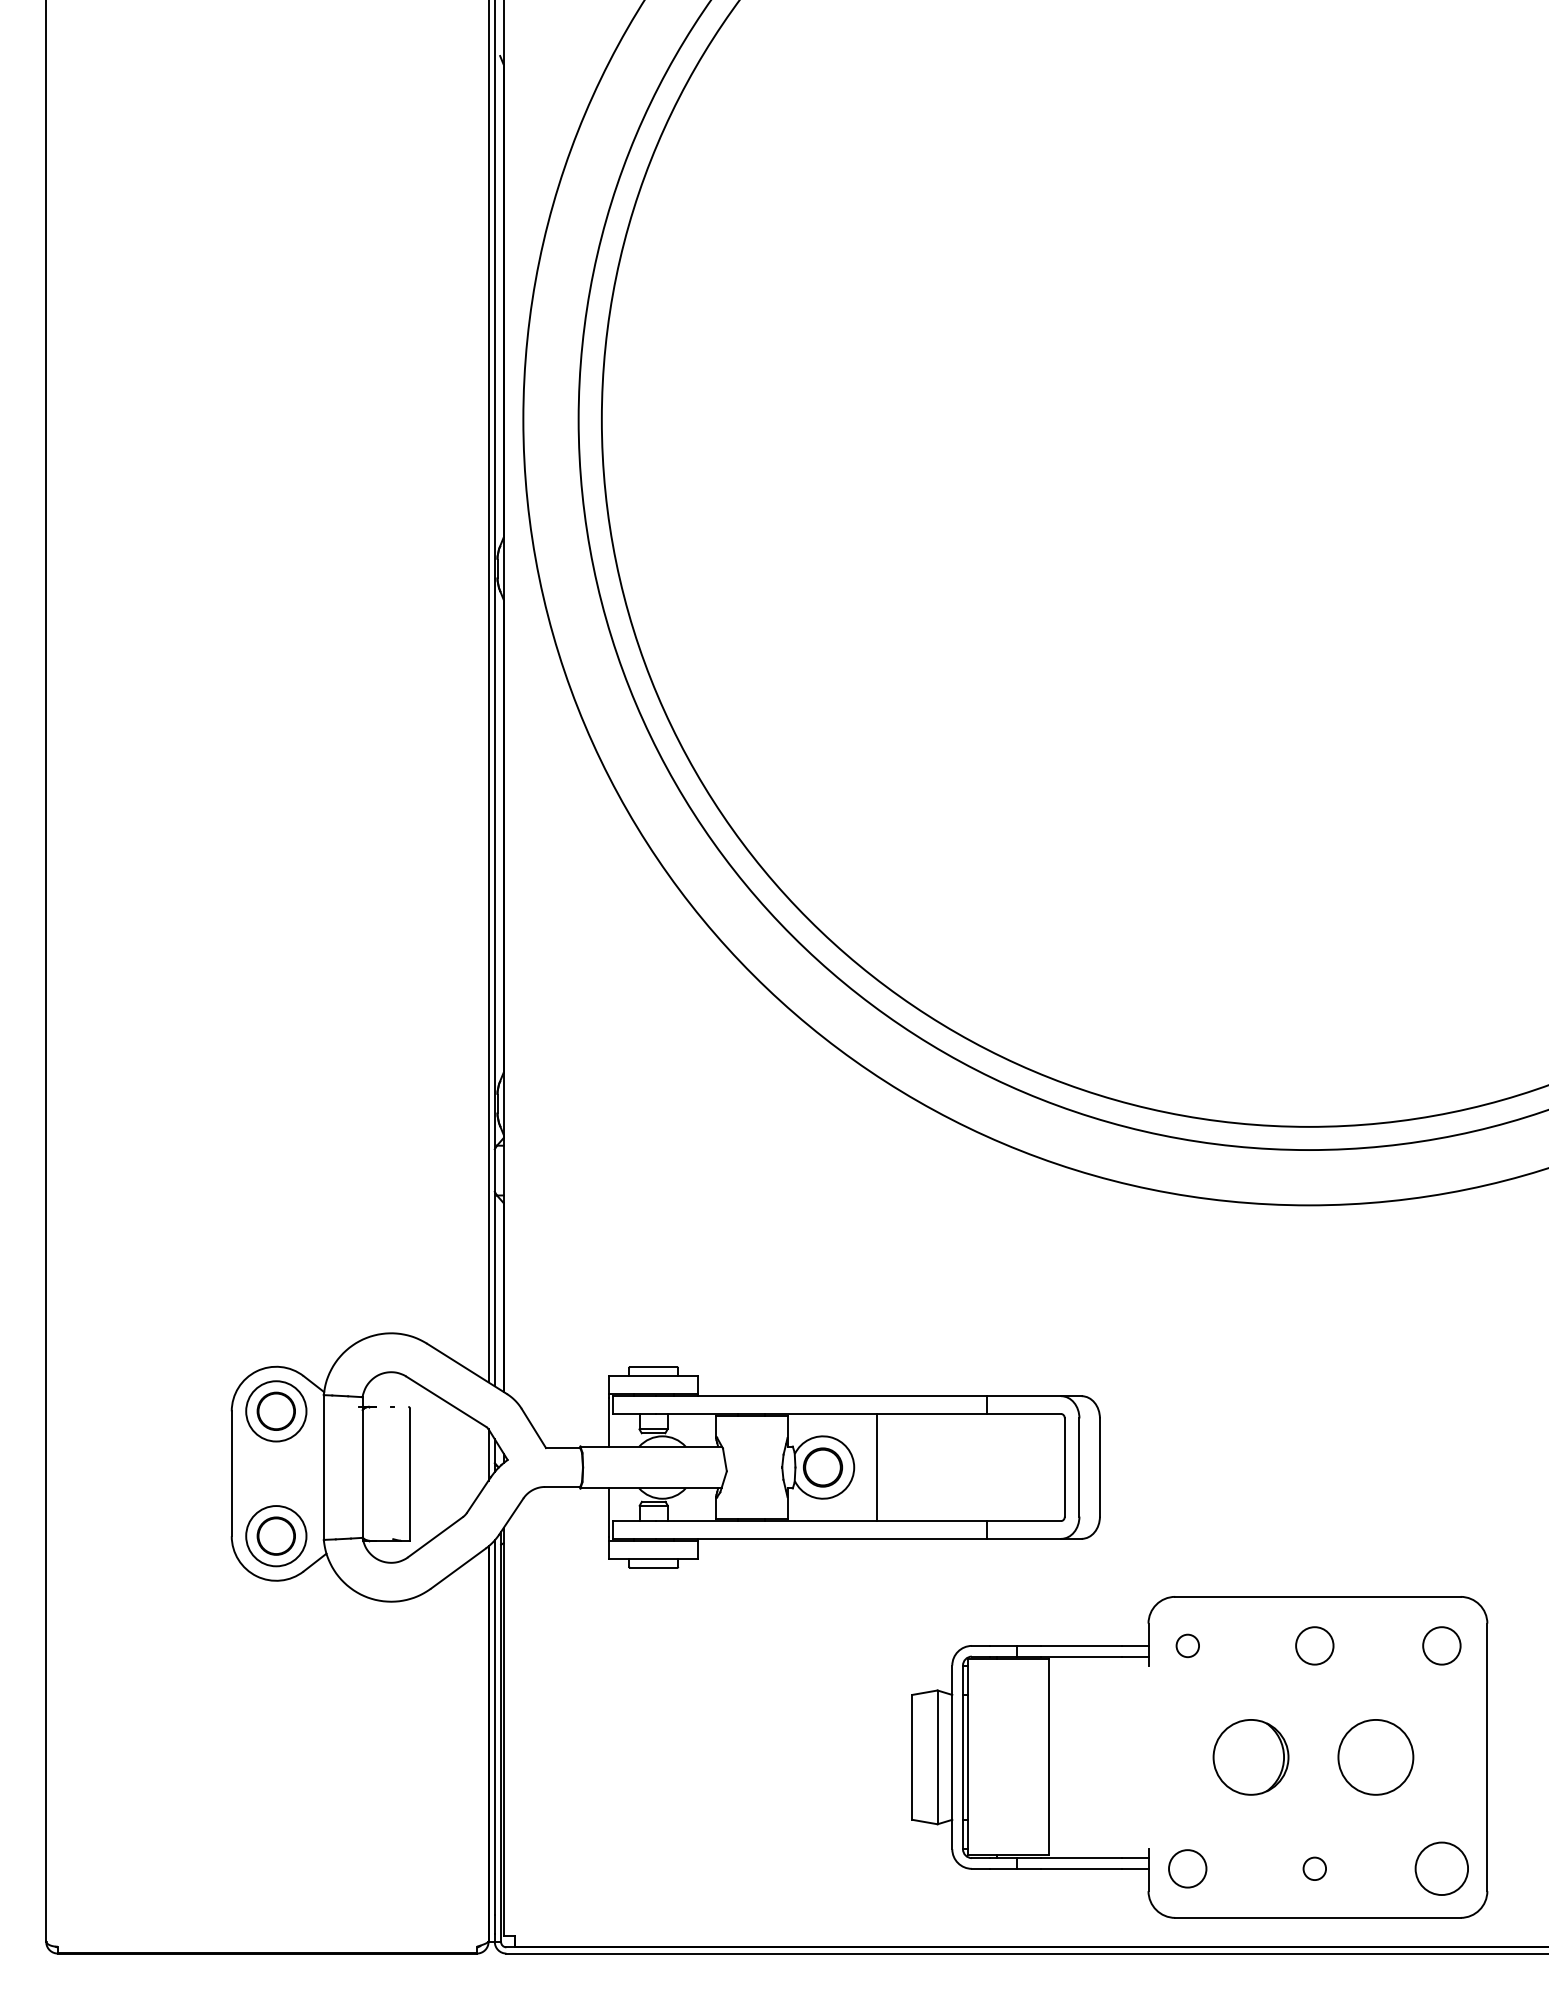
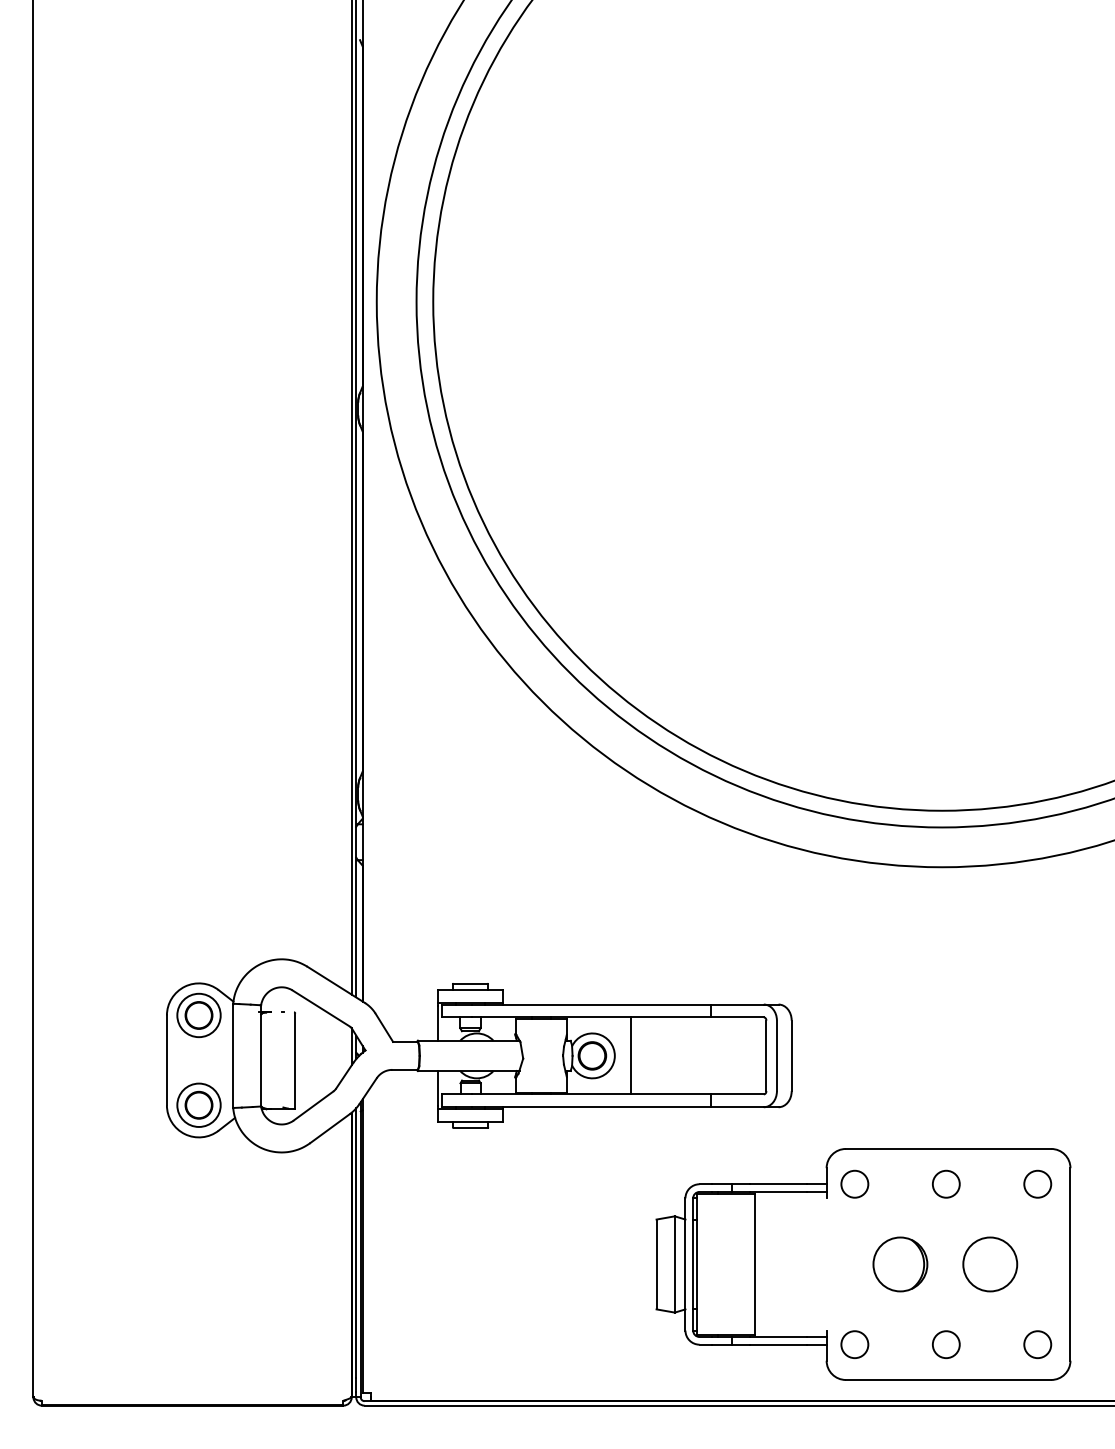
circle: (1187, 1645) -> (854, 1183), size x1.67
circle: (1314, 1868) -> (946, 1344), size x1.67
circle: (1441, 1868) -> (1037, 1344), size x0.71

